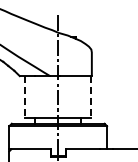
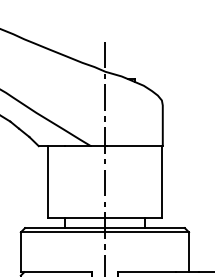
line: (25, 96) -> (48, 181), dashed -> solid
line: (91, 96) -> (162, 181), dashed -> solid

